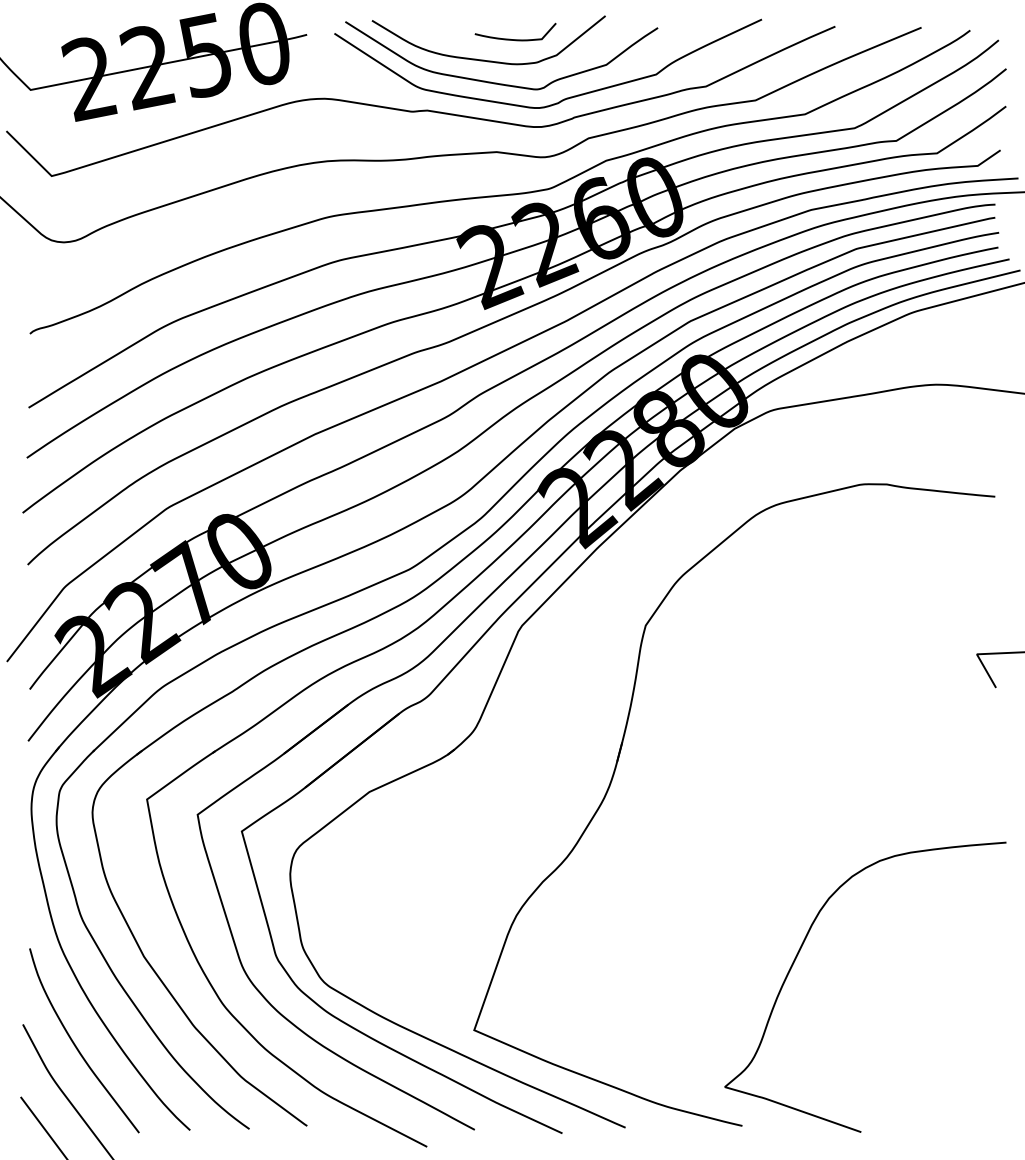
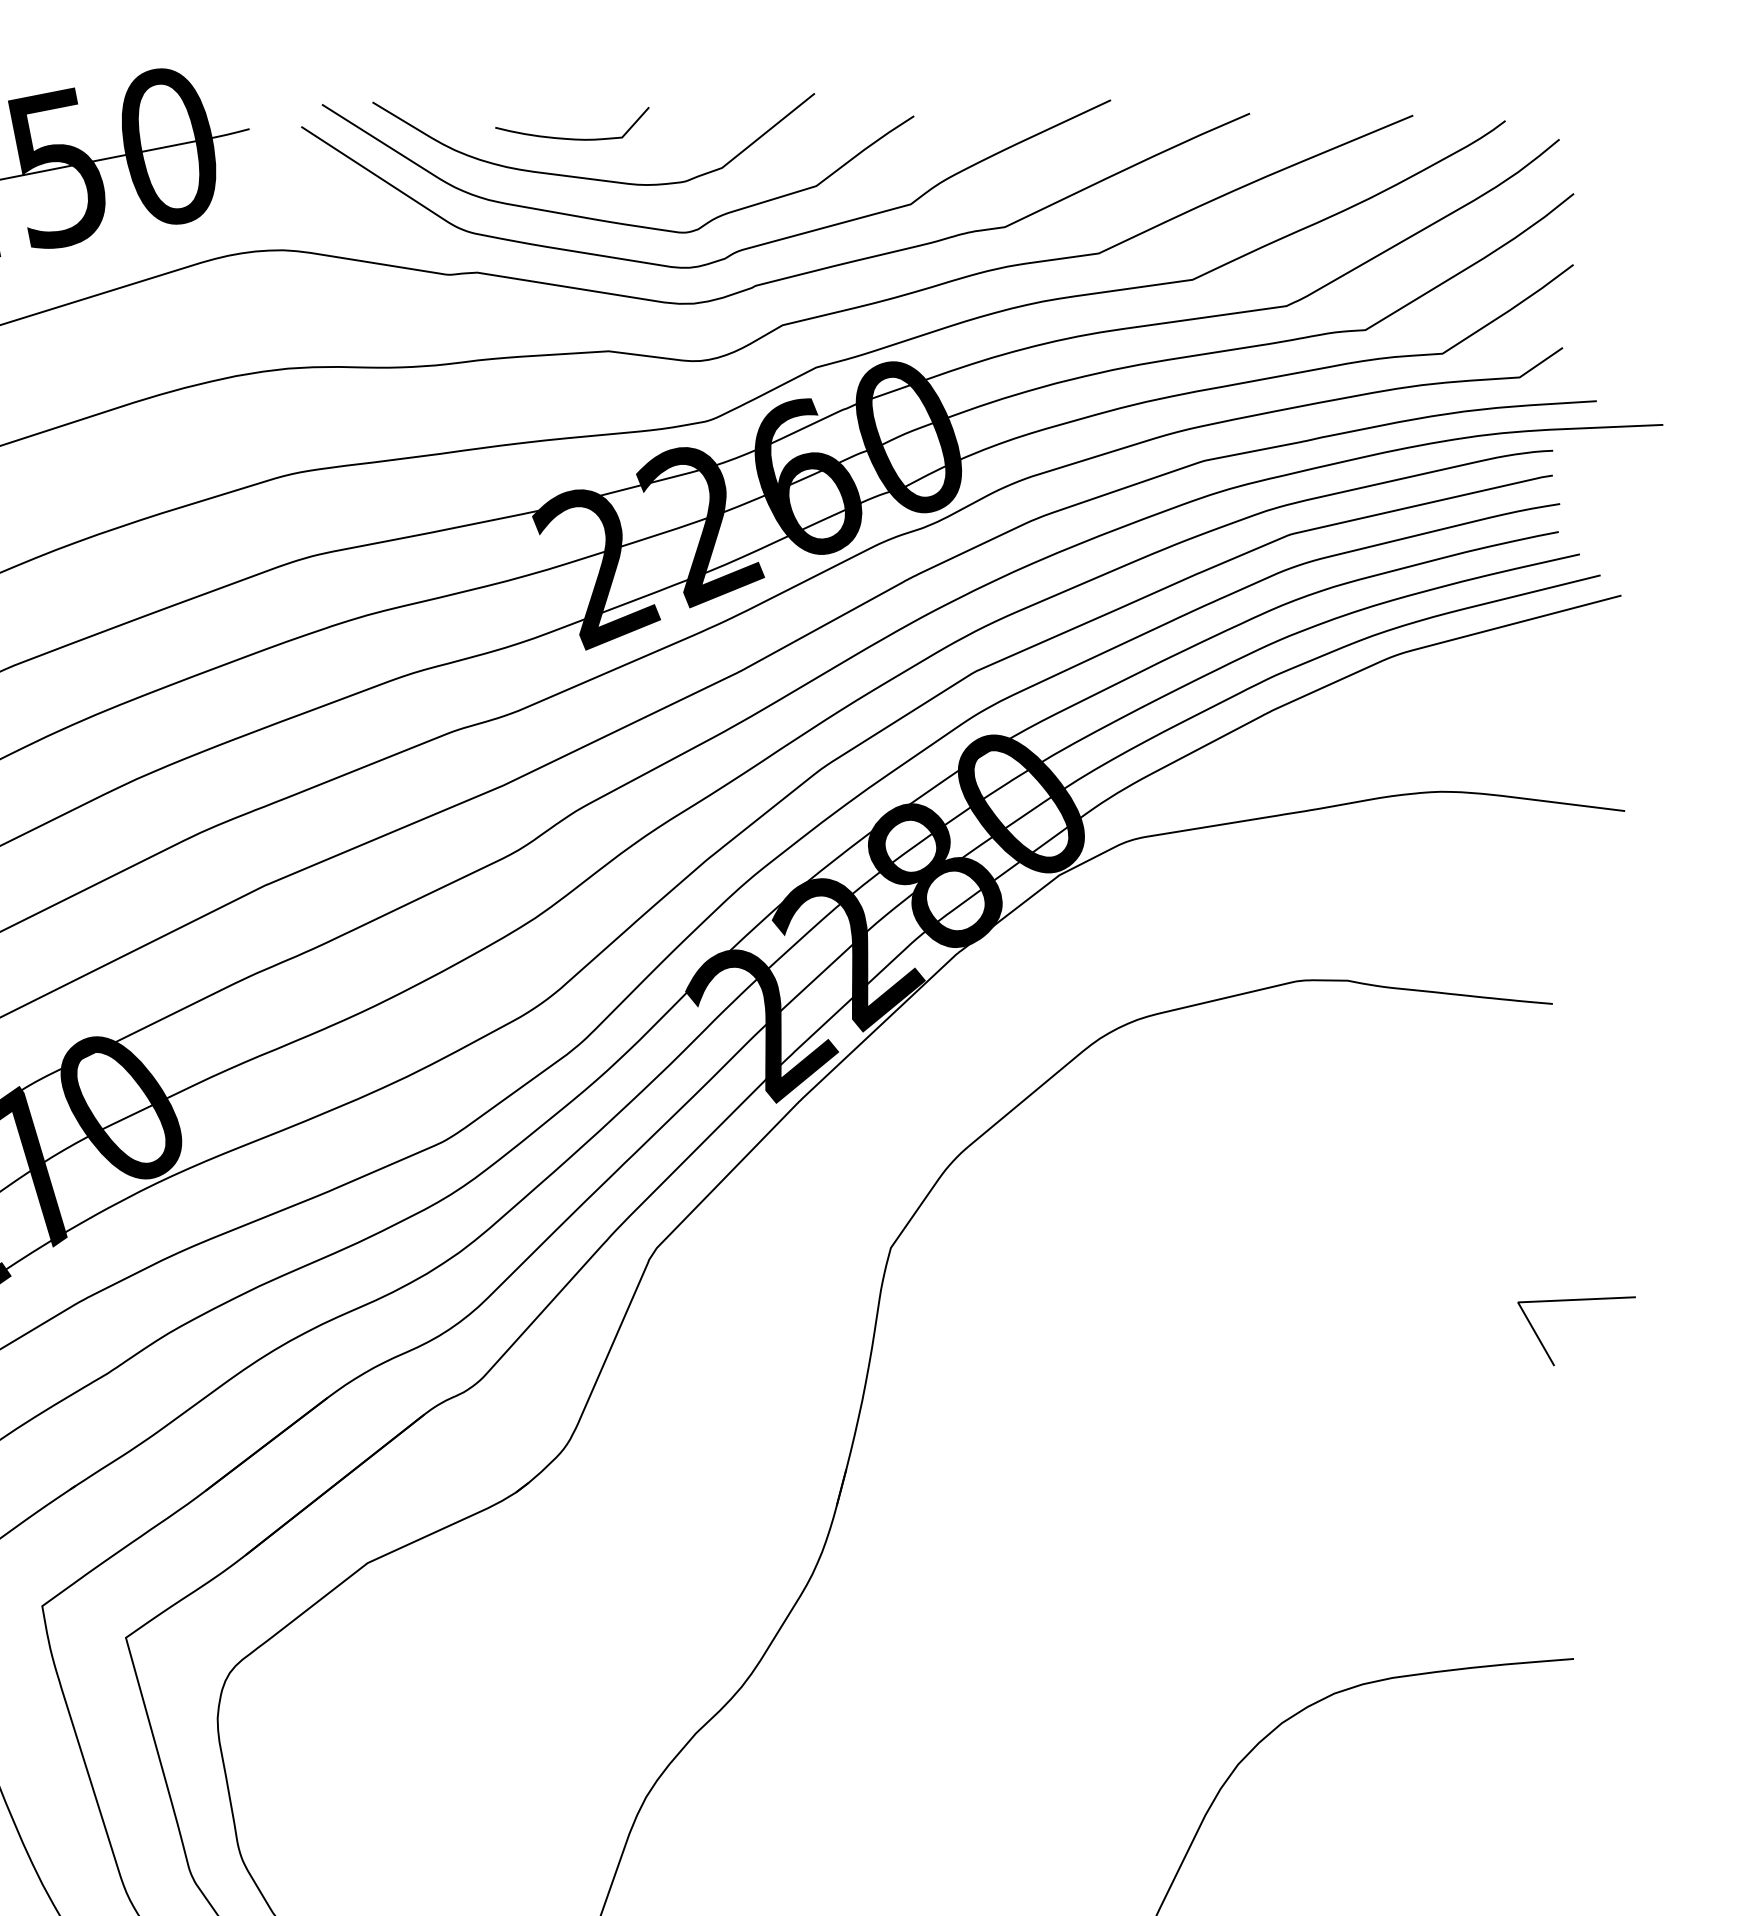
curve: (515, 39) -> (572, 138), moved

